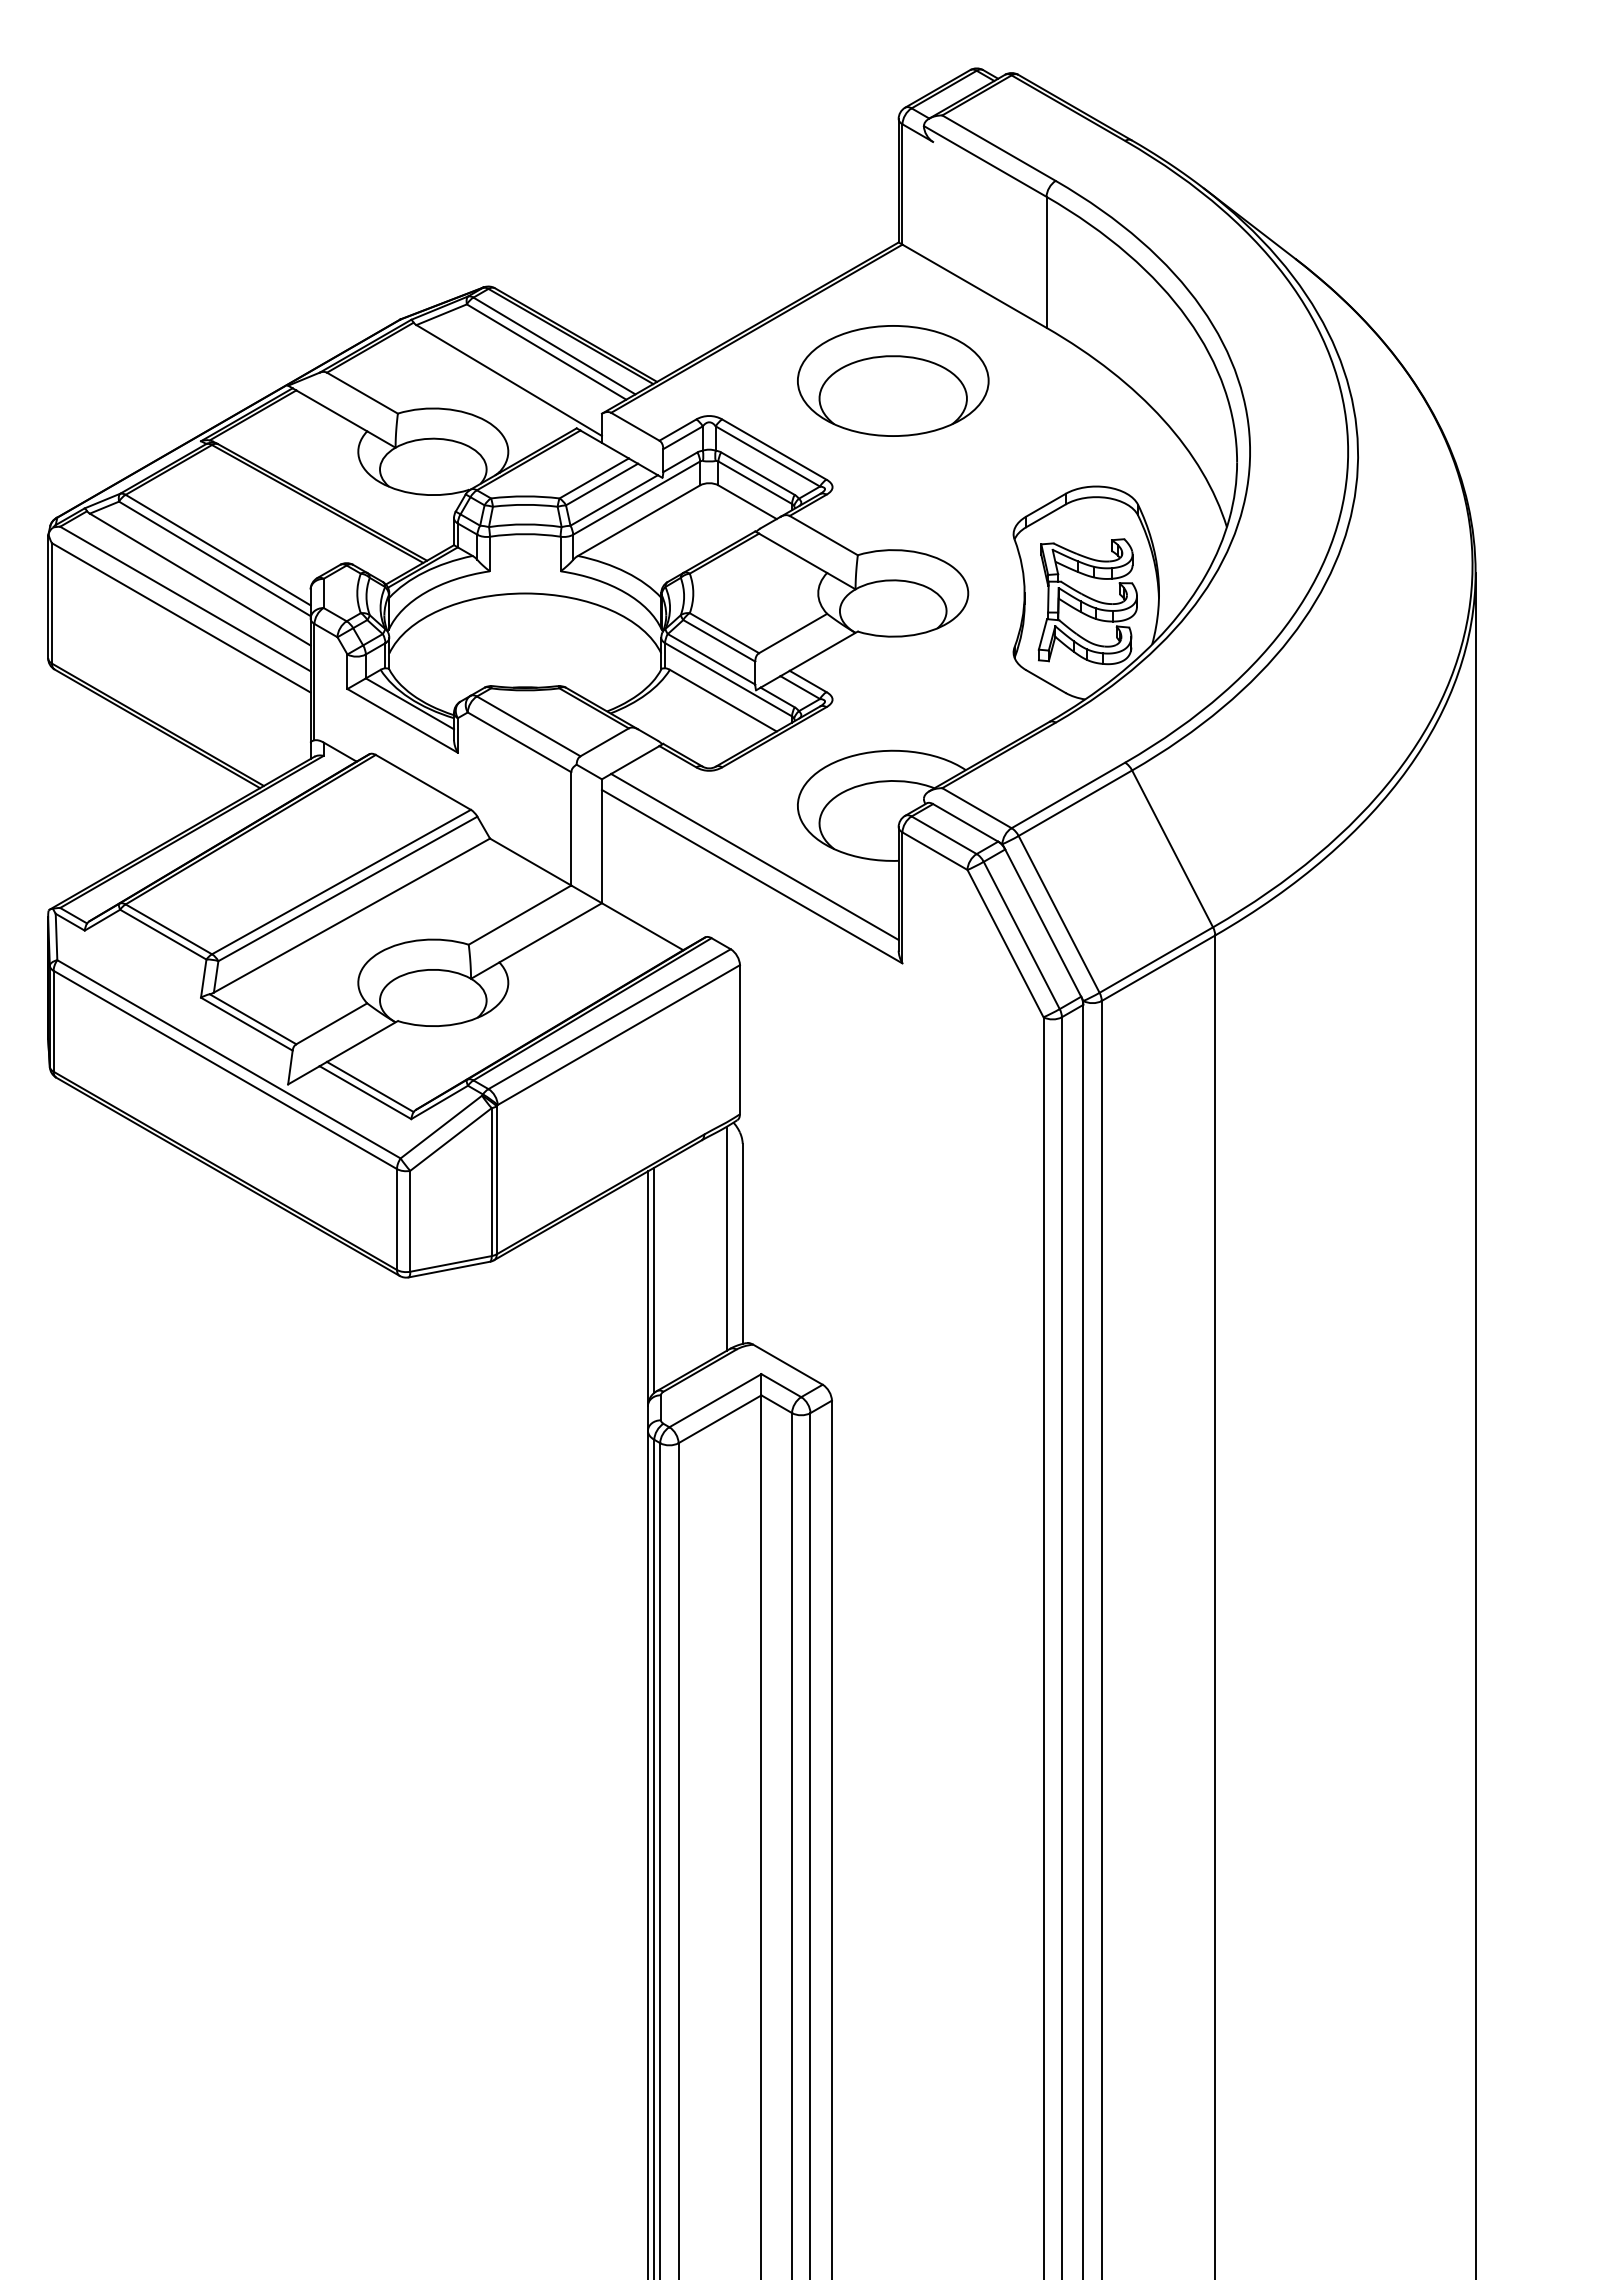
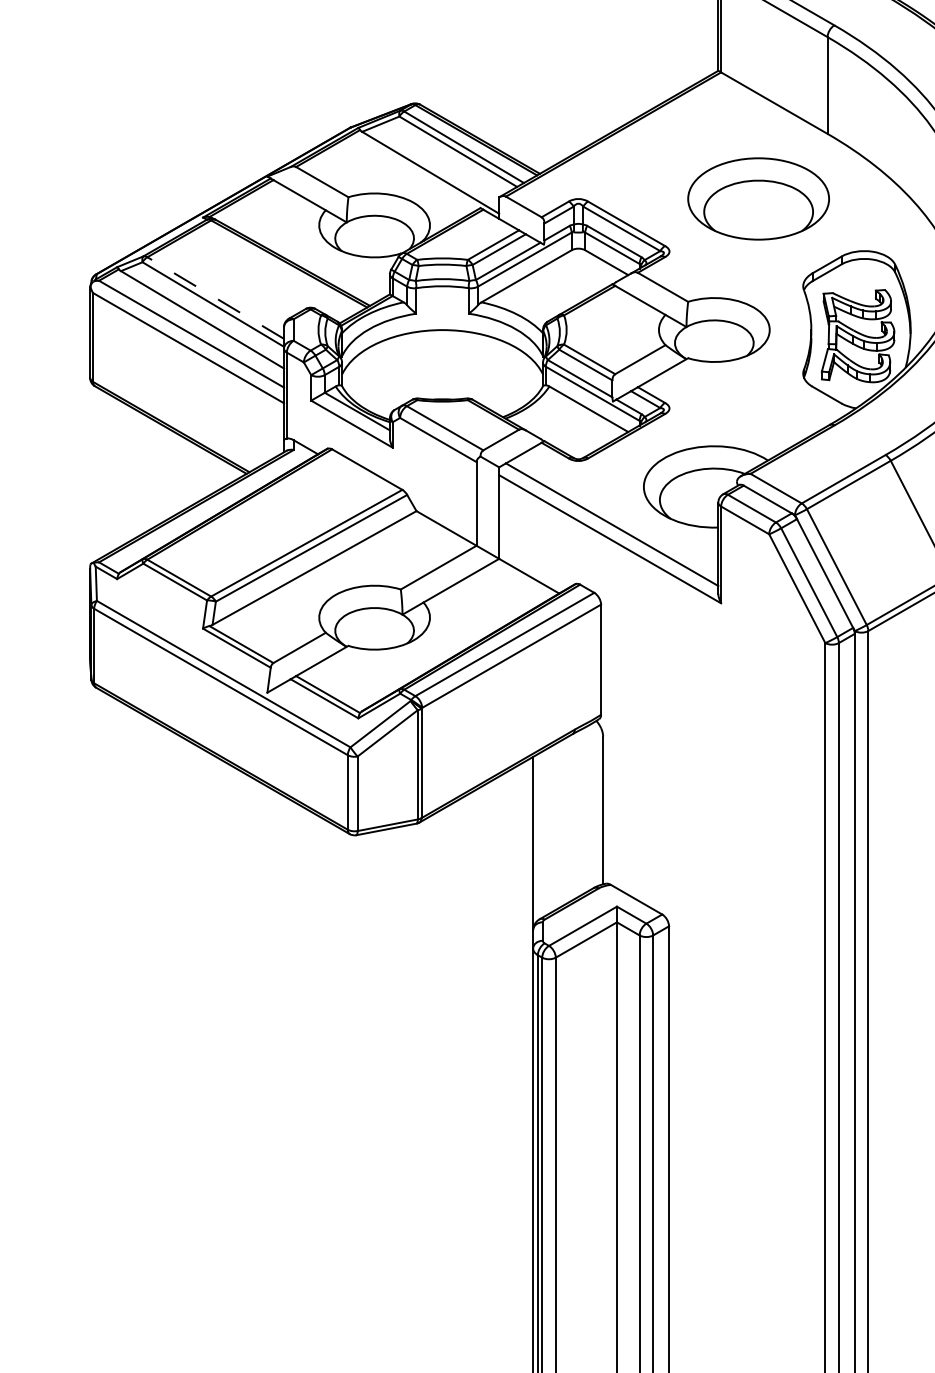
part: (893, 380) -> (758, 198), moved
line: (218, 550) -> (215, 298), solid -> dashed
line: (727, 1238) -> (591, 806), removed
line: (654, 1279) -> (537, 836), removed

